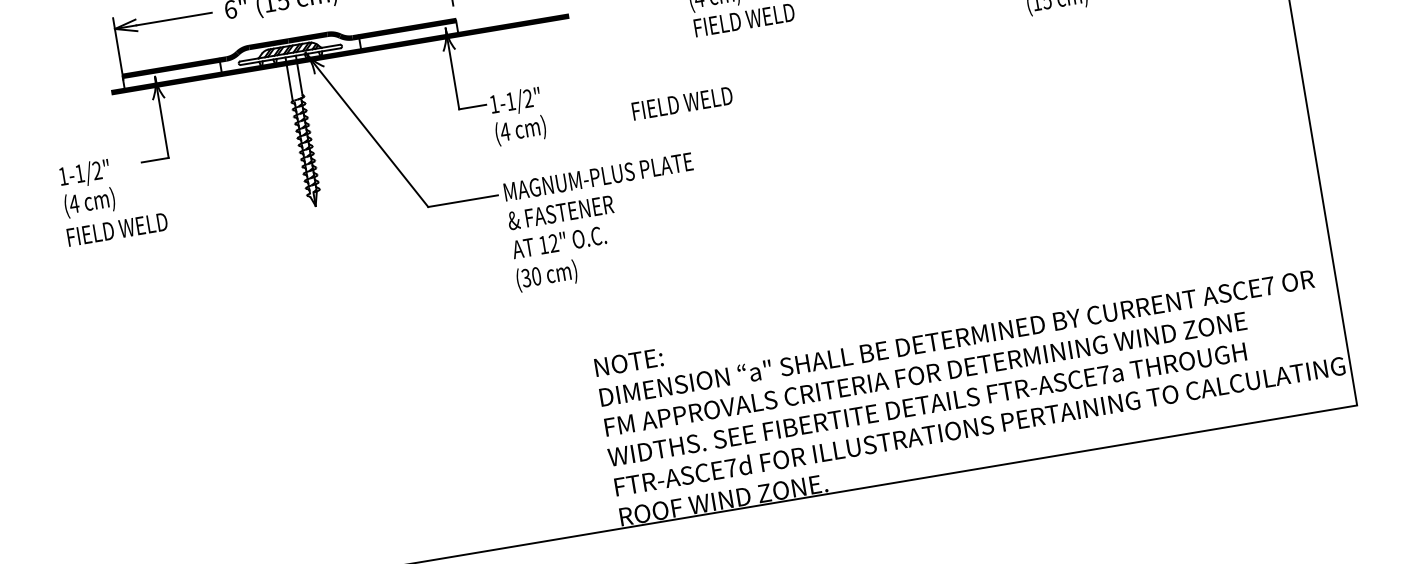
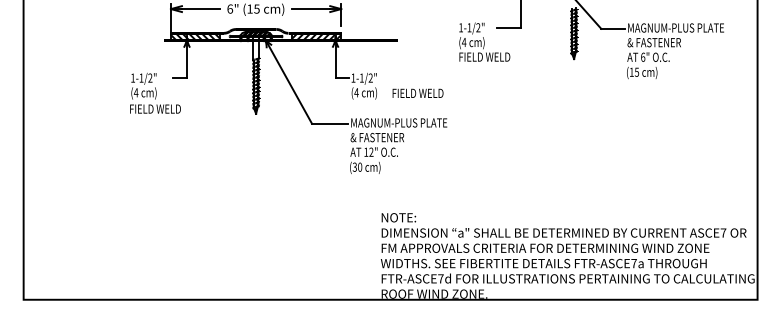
hatch: (408, 34) -> (316, 36), added
hatch: (171, 74) -> (195, 36), added
text: (681, 101) -> (417, 92), moved

